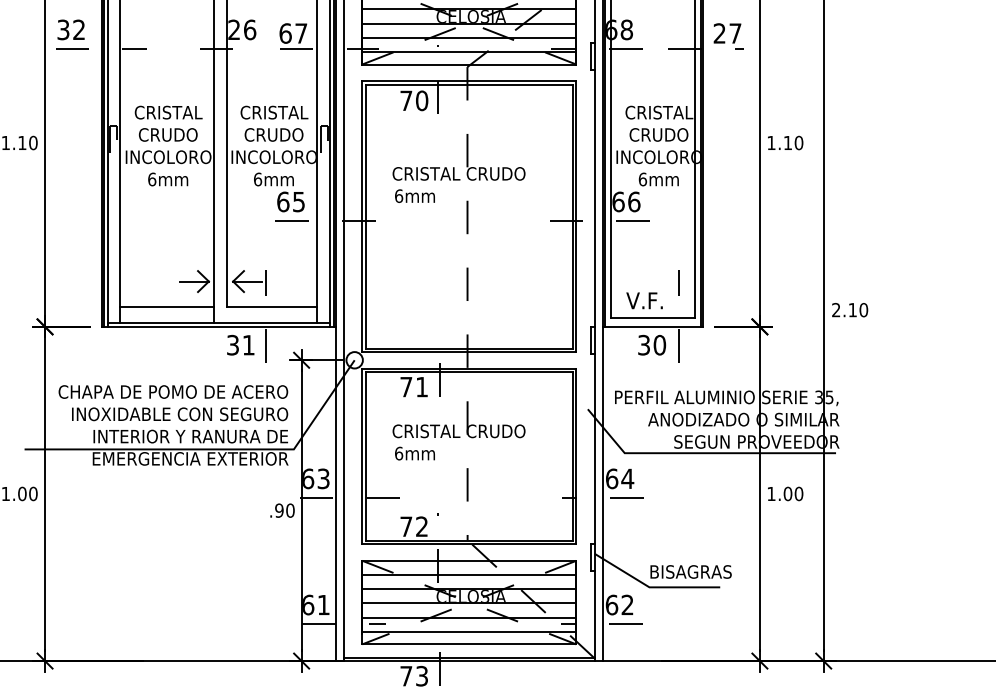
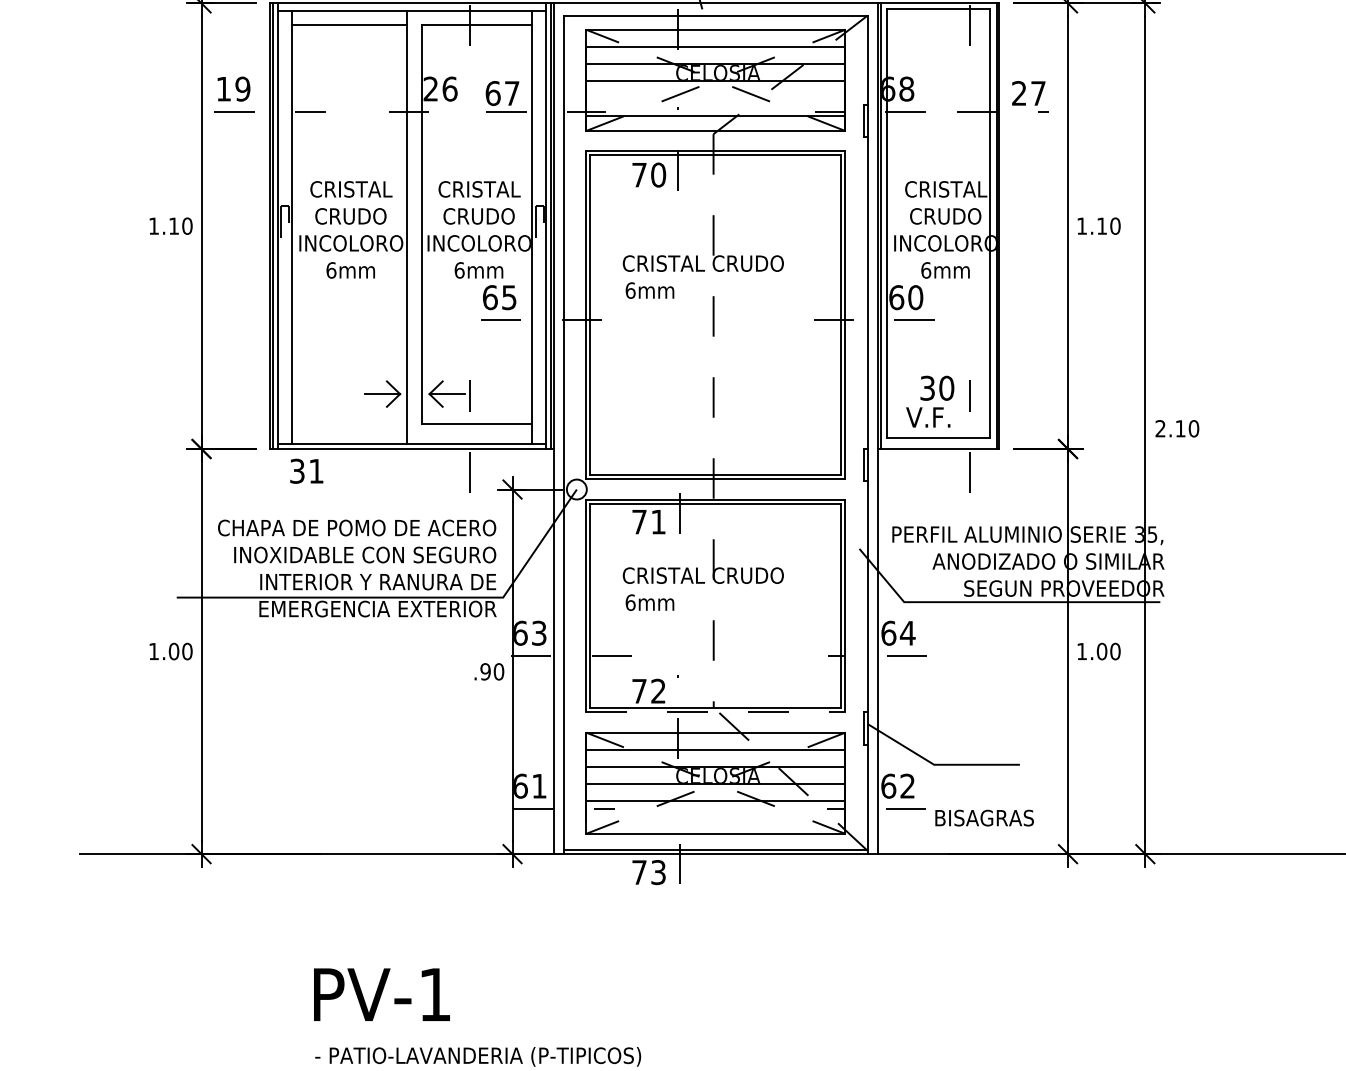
text: (71, 29) -> (233, 88), 32 -> 19
line: (469, 37) -> (715, 98), removed
text: (634, 201) -> (915, 297), 66 -> 60
line: (167, 306) -> (349, 424), removed
text: (240, 344) -> (306, 470), moved
text: (652, 344) -> (937, 387), moved
line: (469, 544) -> (715, 712), solid -> dashed
text: (690, 571) -> (984, 817), moved
line: (468, 631) -> (714, 818), removed

